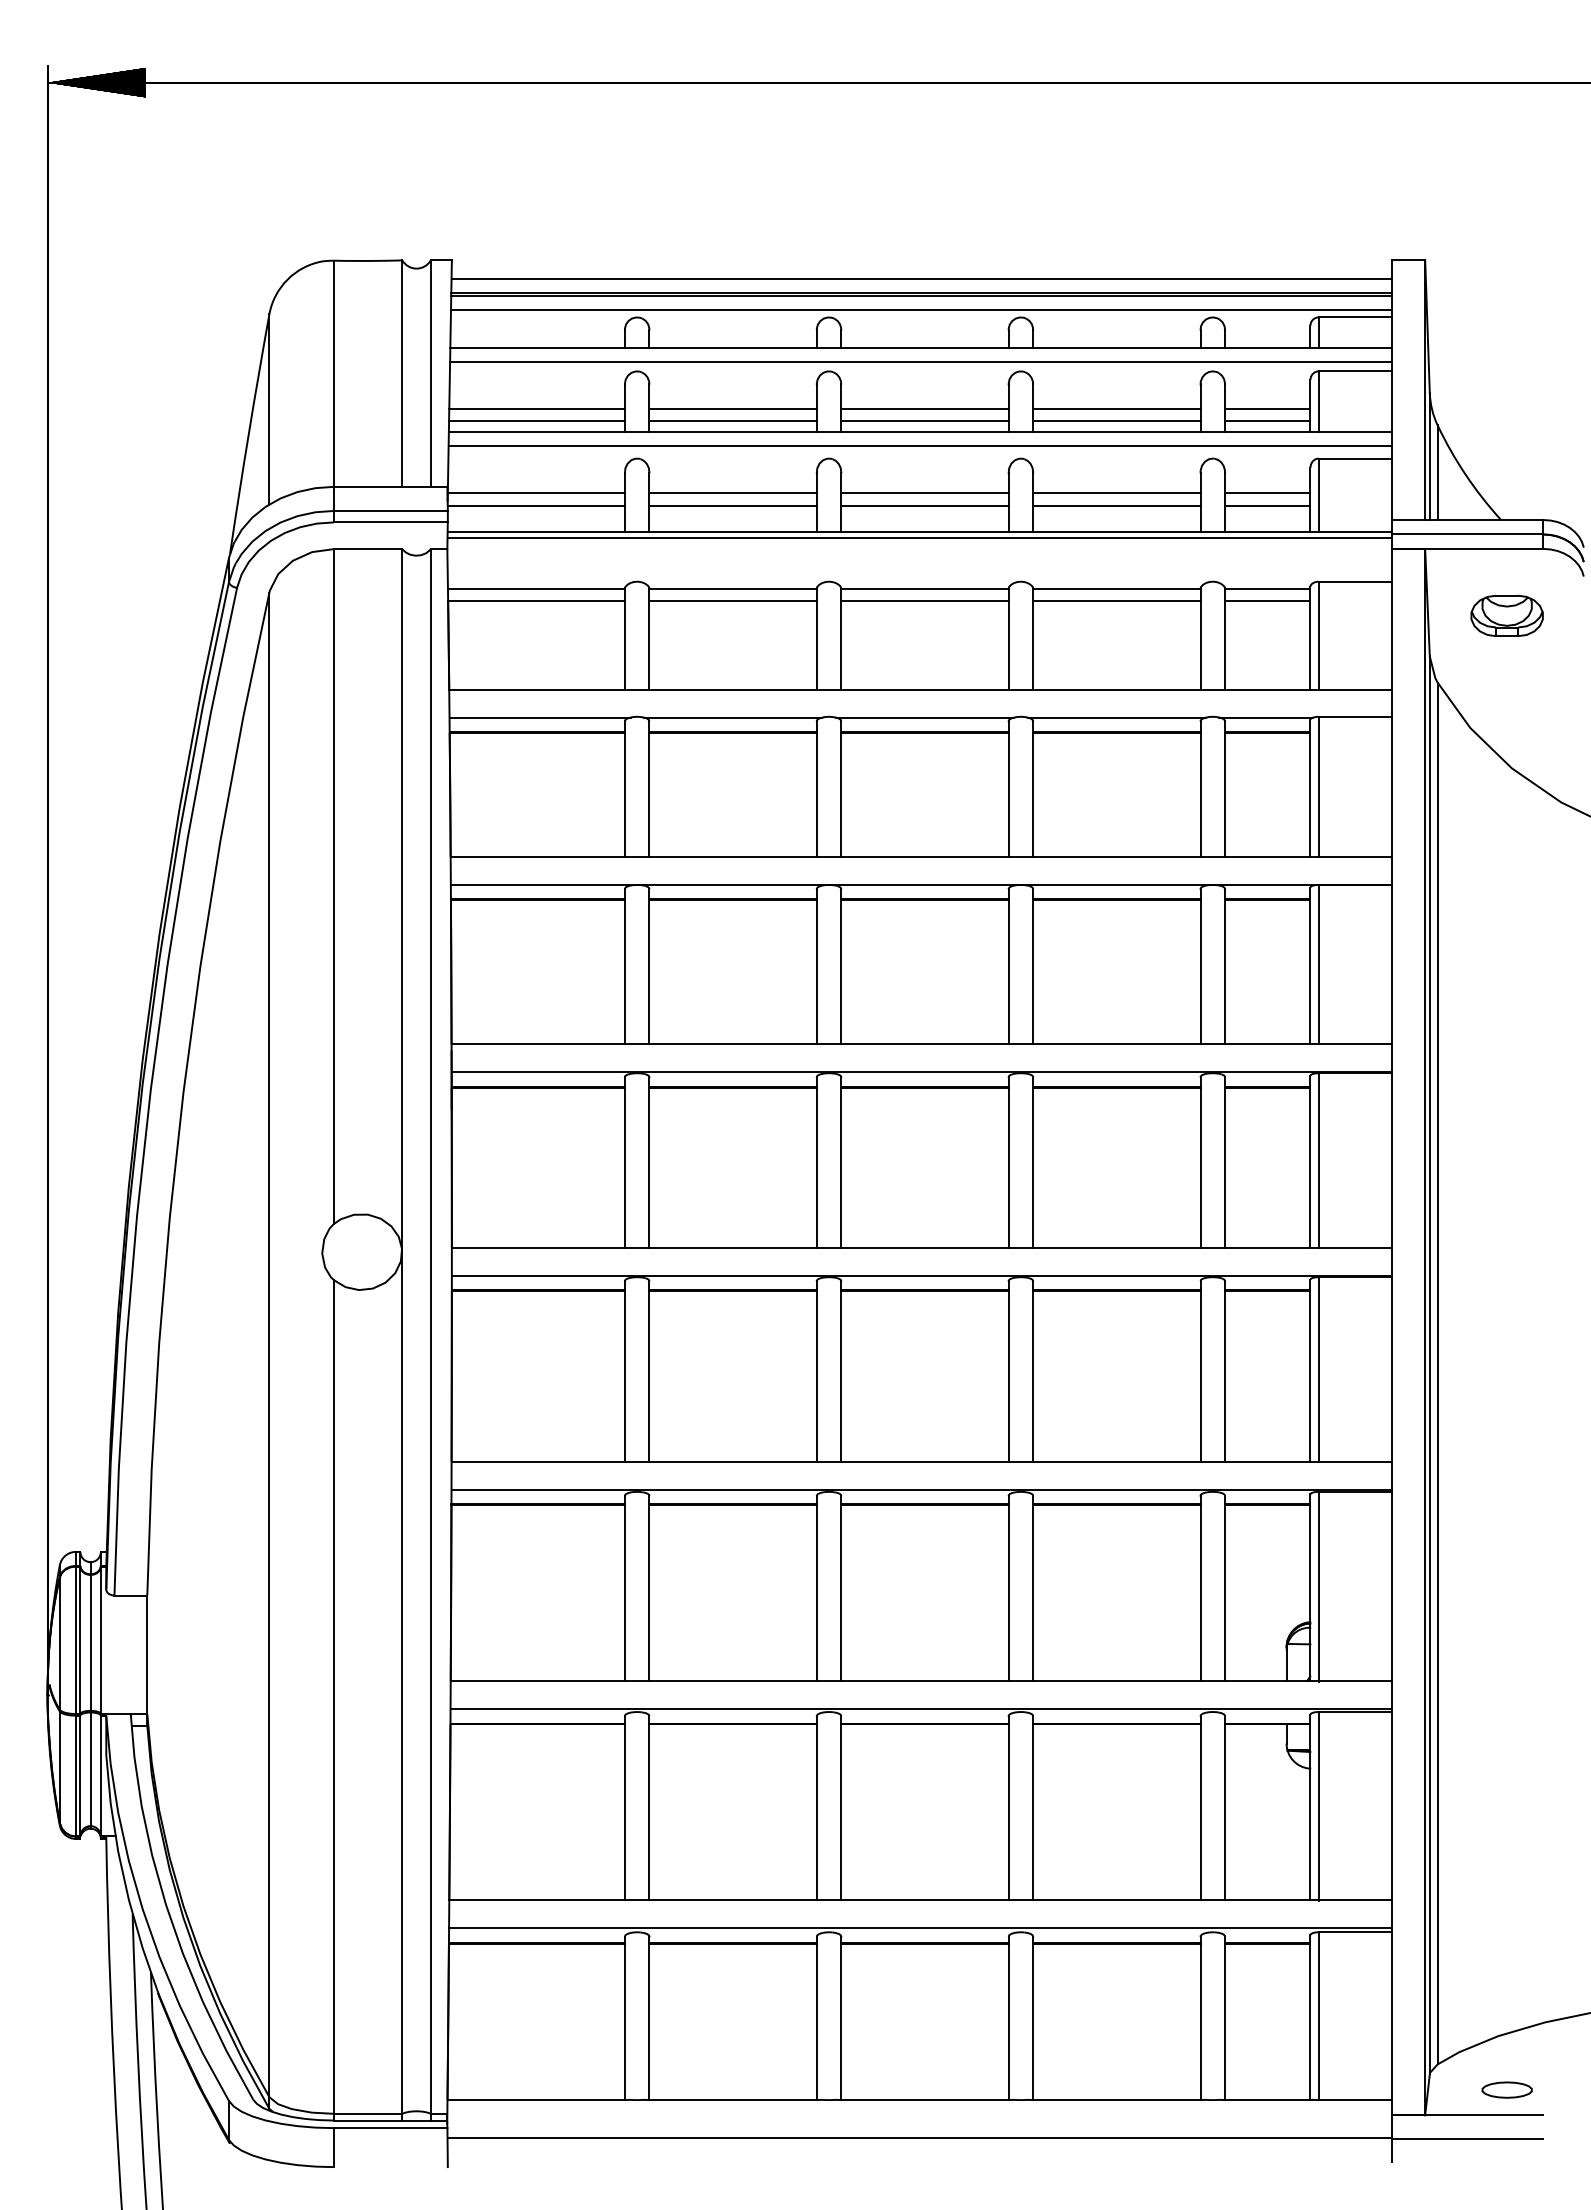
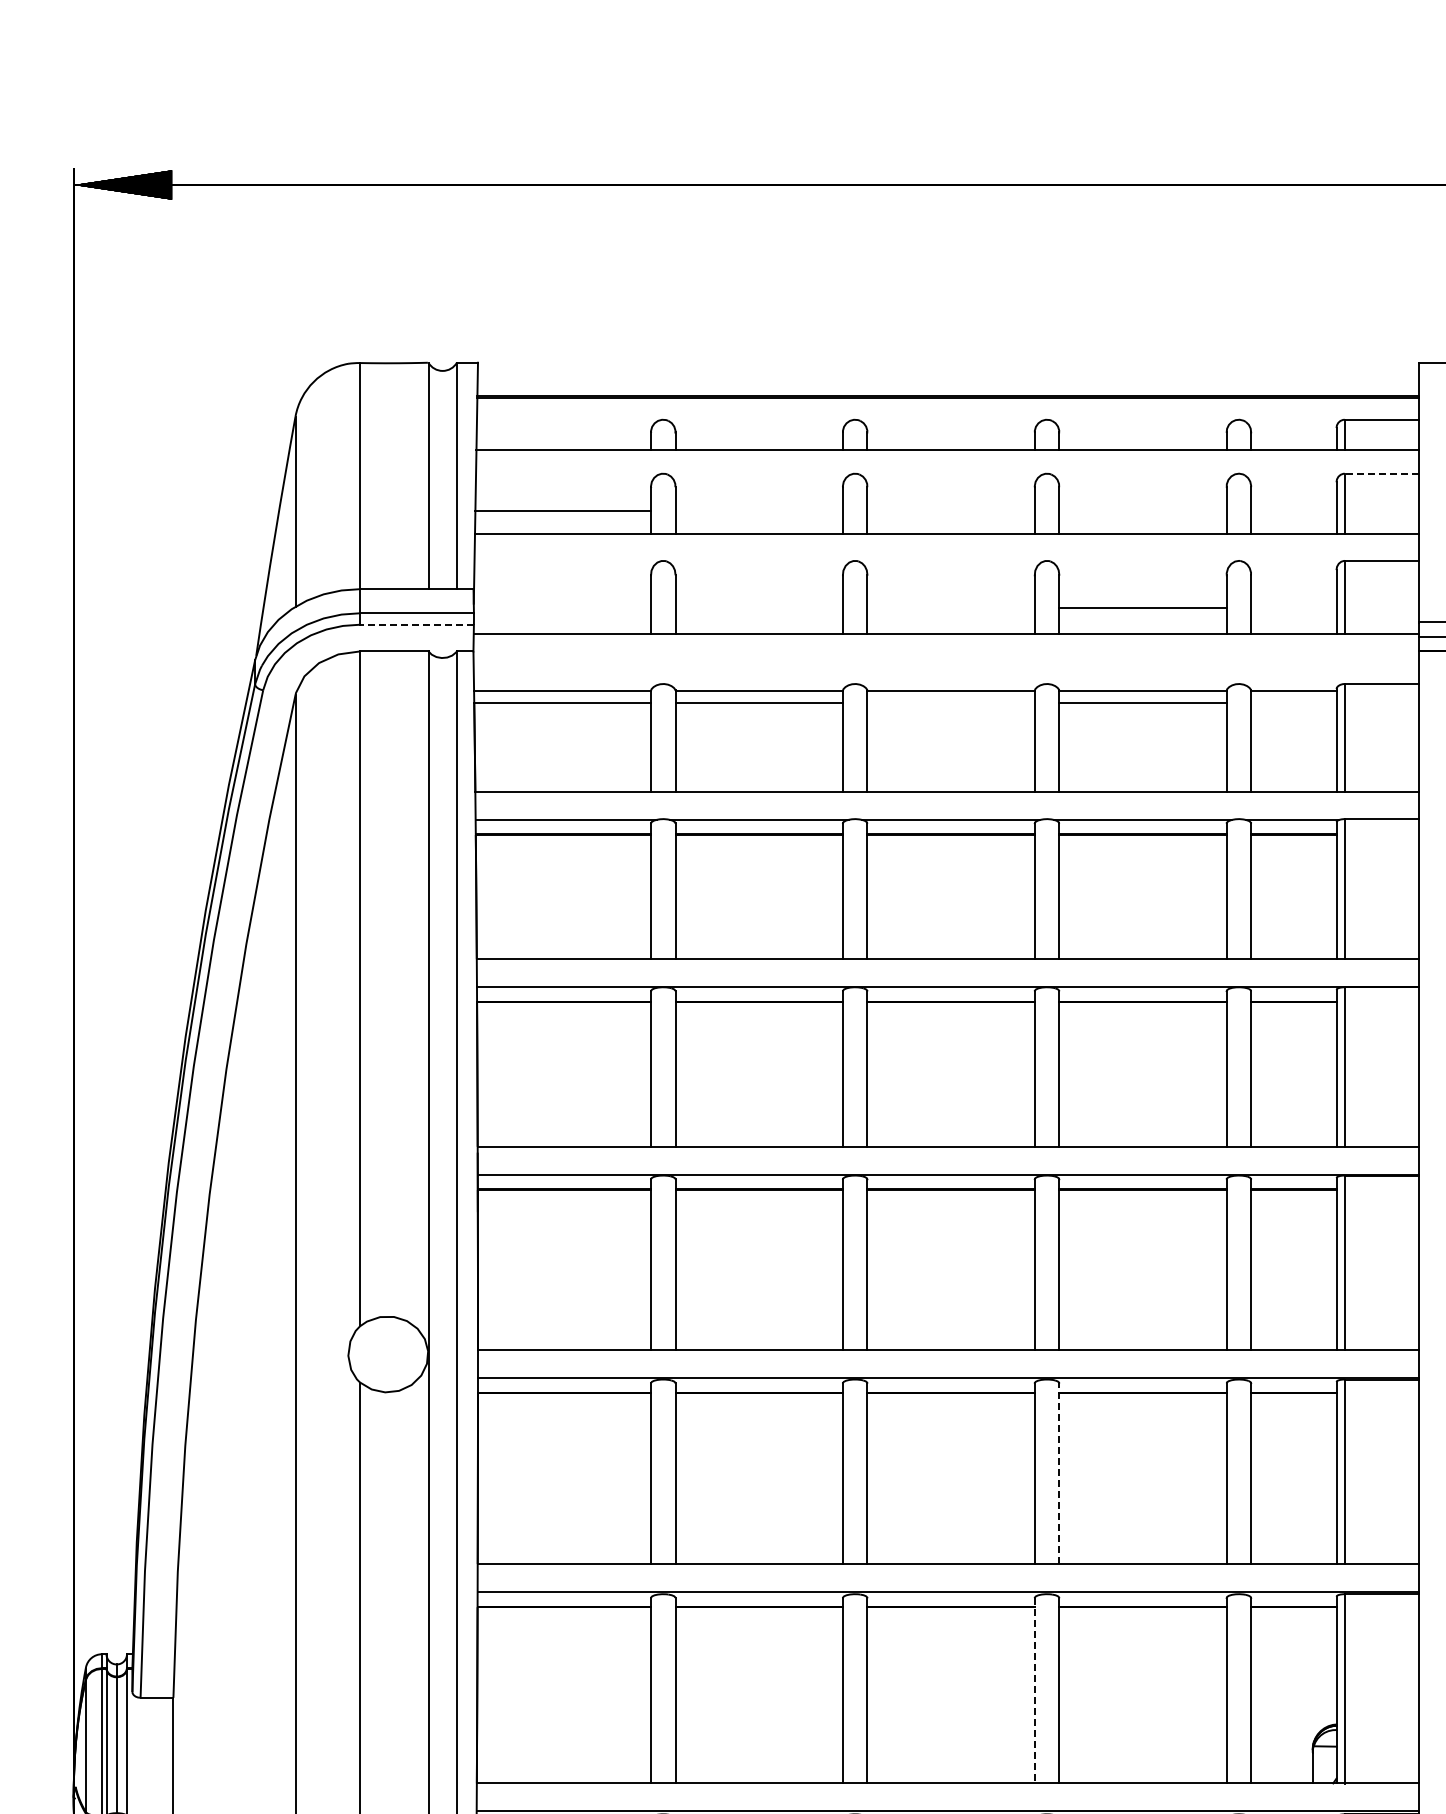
line: (921, 278) -> (947, 380), removed
line: (921, 310) -> (947, 412), removed
line: (921, 361) -> (947, 463), removed
line: (1355, 371) -> (1381, 473), solid -> dashed
line: (732, 409) -> (758, 511), removed
line: (924, 409) -> (950, 511), removed
line: (1116, 409) -> (1142, 511), removed
line: (1267, 409) -> (1293, 511), removed
line: (536, 421) -> (562, 523), removed
line: (732, 421) -> (758, 523), removed
line: (924, 421) -> (950, 523), removed
line: (1116, 421) -> (1142, 523), removed
line: (1267, 421) -> (1293, 523), removed
line: (920, 446) -> (946, 548), removed
line: (535, 493) -> (561, 595), removed
line: (732, 493) -> (758, 595), removed
line: (924, 493) -> (950, 595), removed
line: (1116, 493) -> (1142, 595), removed
line: (1267, 493) -> (1293, 595), removed
line: (535, 505) -> (561, 607), removed
line: (732, 505) -> (758, 607), removed
line: (924, 505) -> (950, 607), removed
line: (1267, 505) -> (1293, 607), removed
line: (390, 522) -> (416, 624), solid -> dashed
line: (919, 537) -> (945, 639), removed
line: (924, 600) -> (950, 702), removed
line: (1267, 600) -> (1293, 702), removed
line: (1033, 1370) -> (1059, 1472), solid -> dashed
line: (1008, 1588) -> (1034, 1690), solid -> dashed

